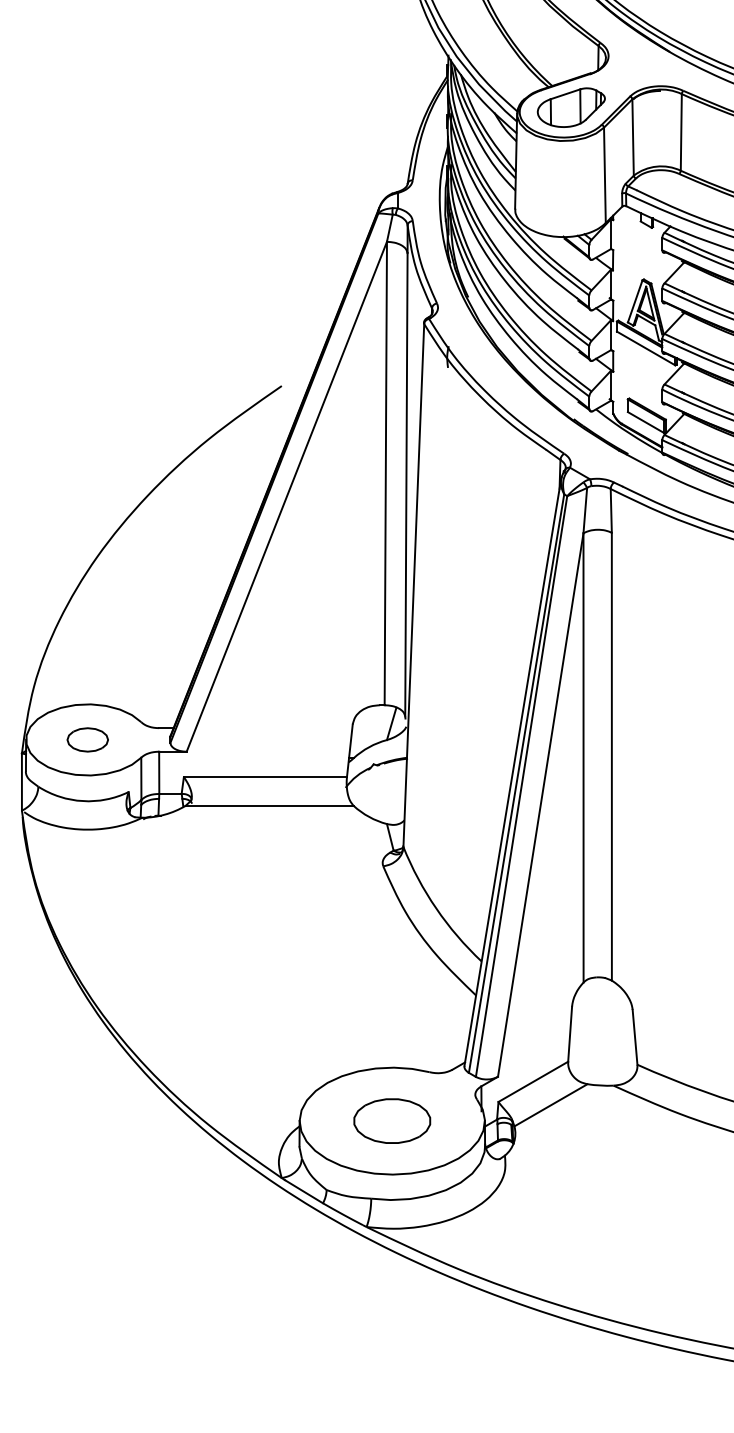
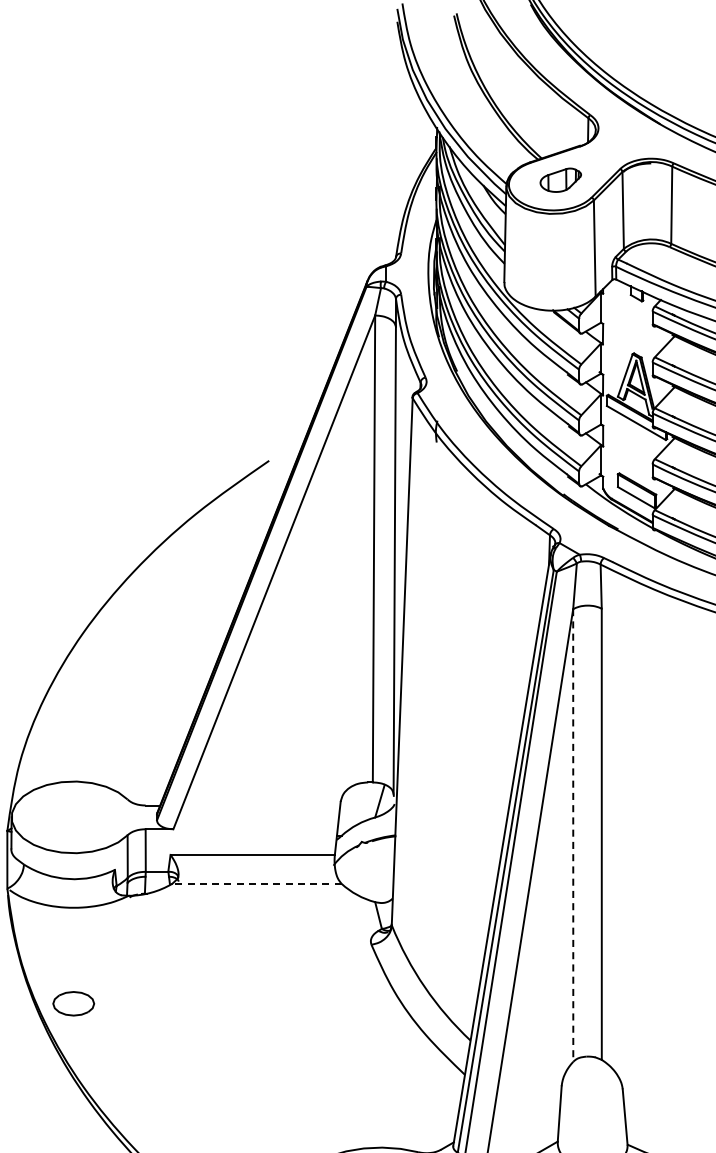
part: (570, 107) -> (560, 180), size x0.6
part: (87, 739) -> (73, 1003), moved
line: (583, 757) -> (573, 835), solid -> dashed
line: (269, 805) -> (256, 883), solid -> dashed

